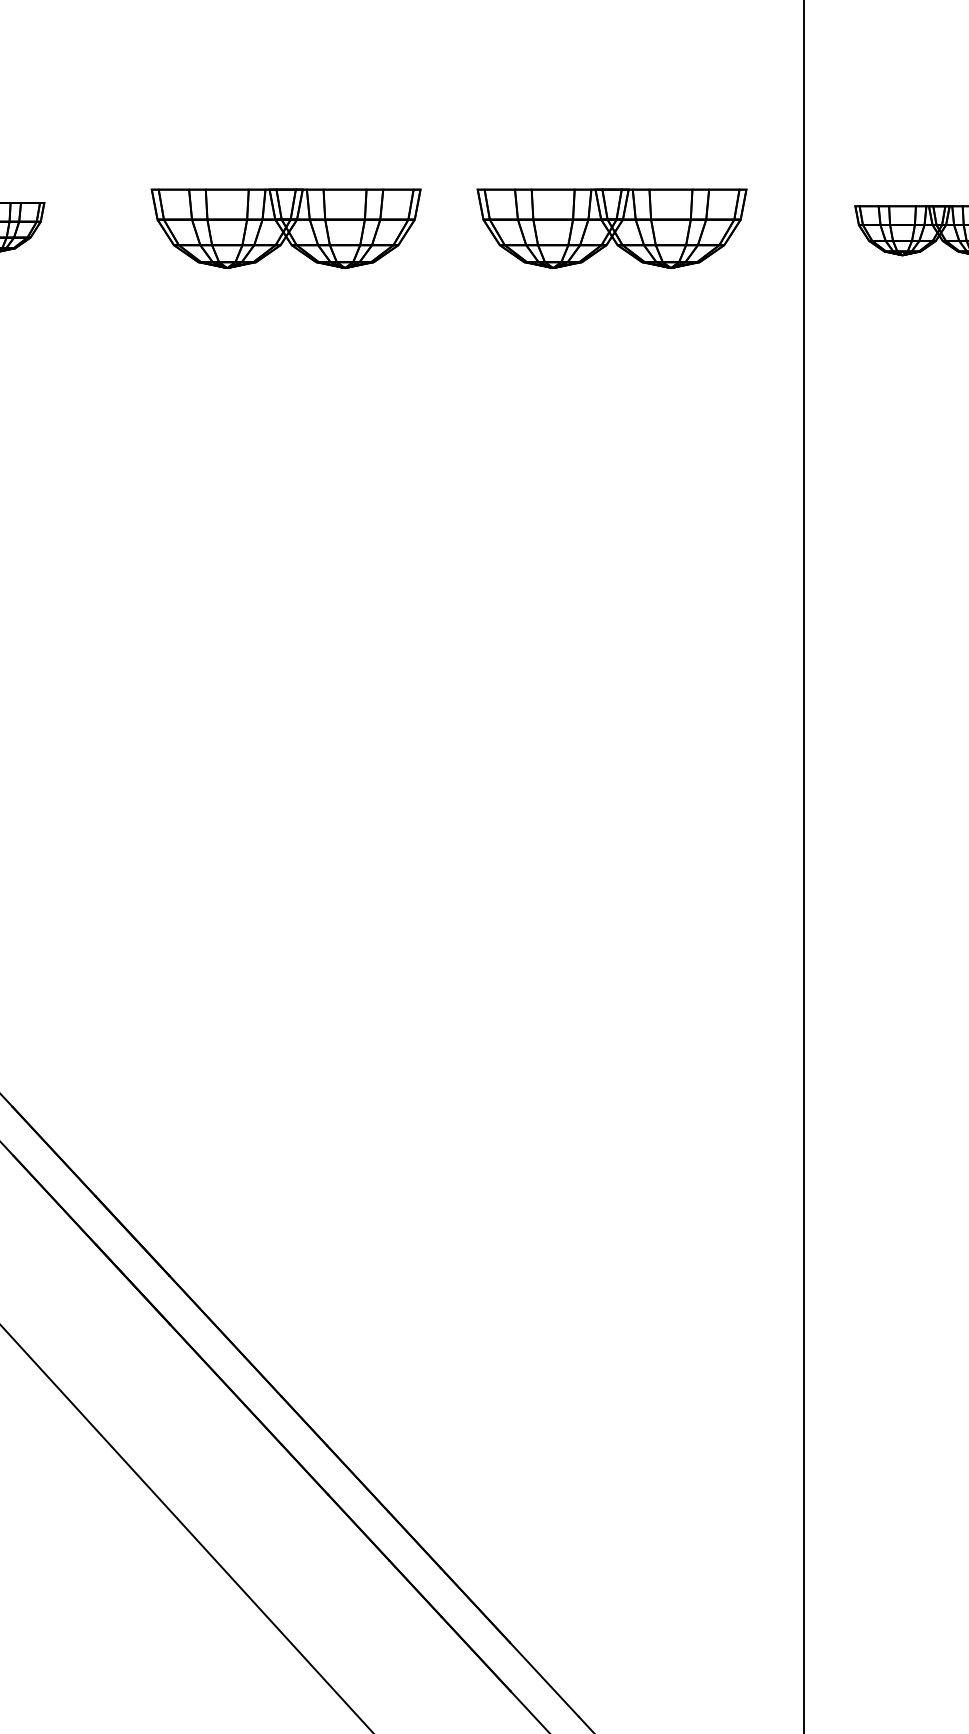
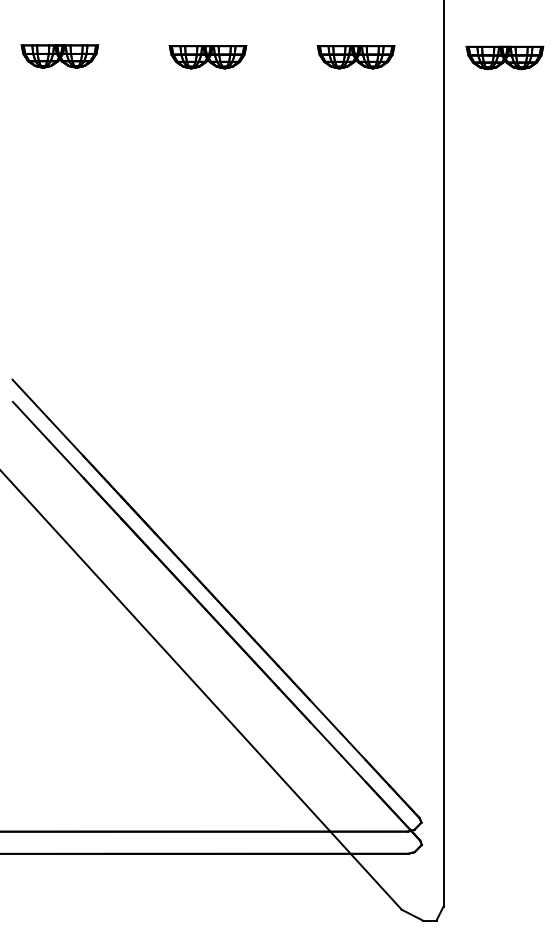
part: (285, 229) -> (207, 57), size x0.62
part: (610, 229) -> (355, 57), size x0.62

